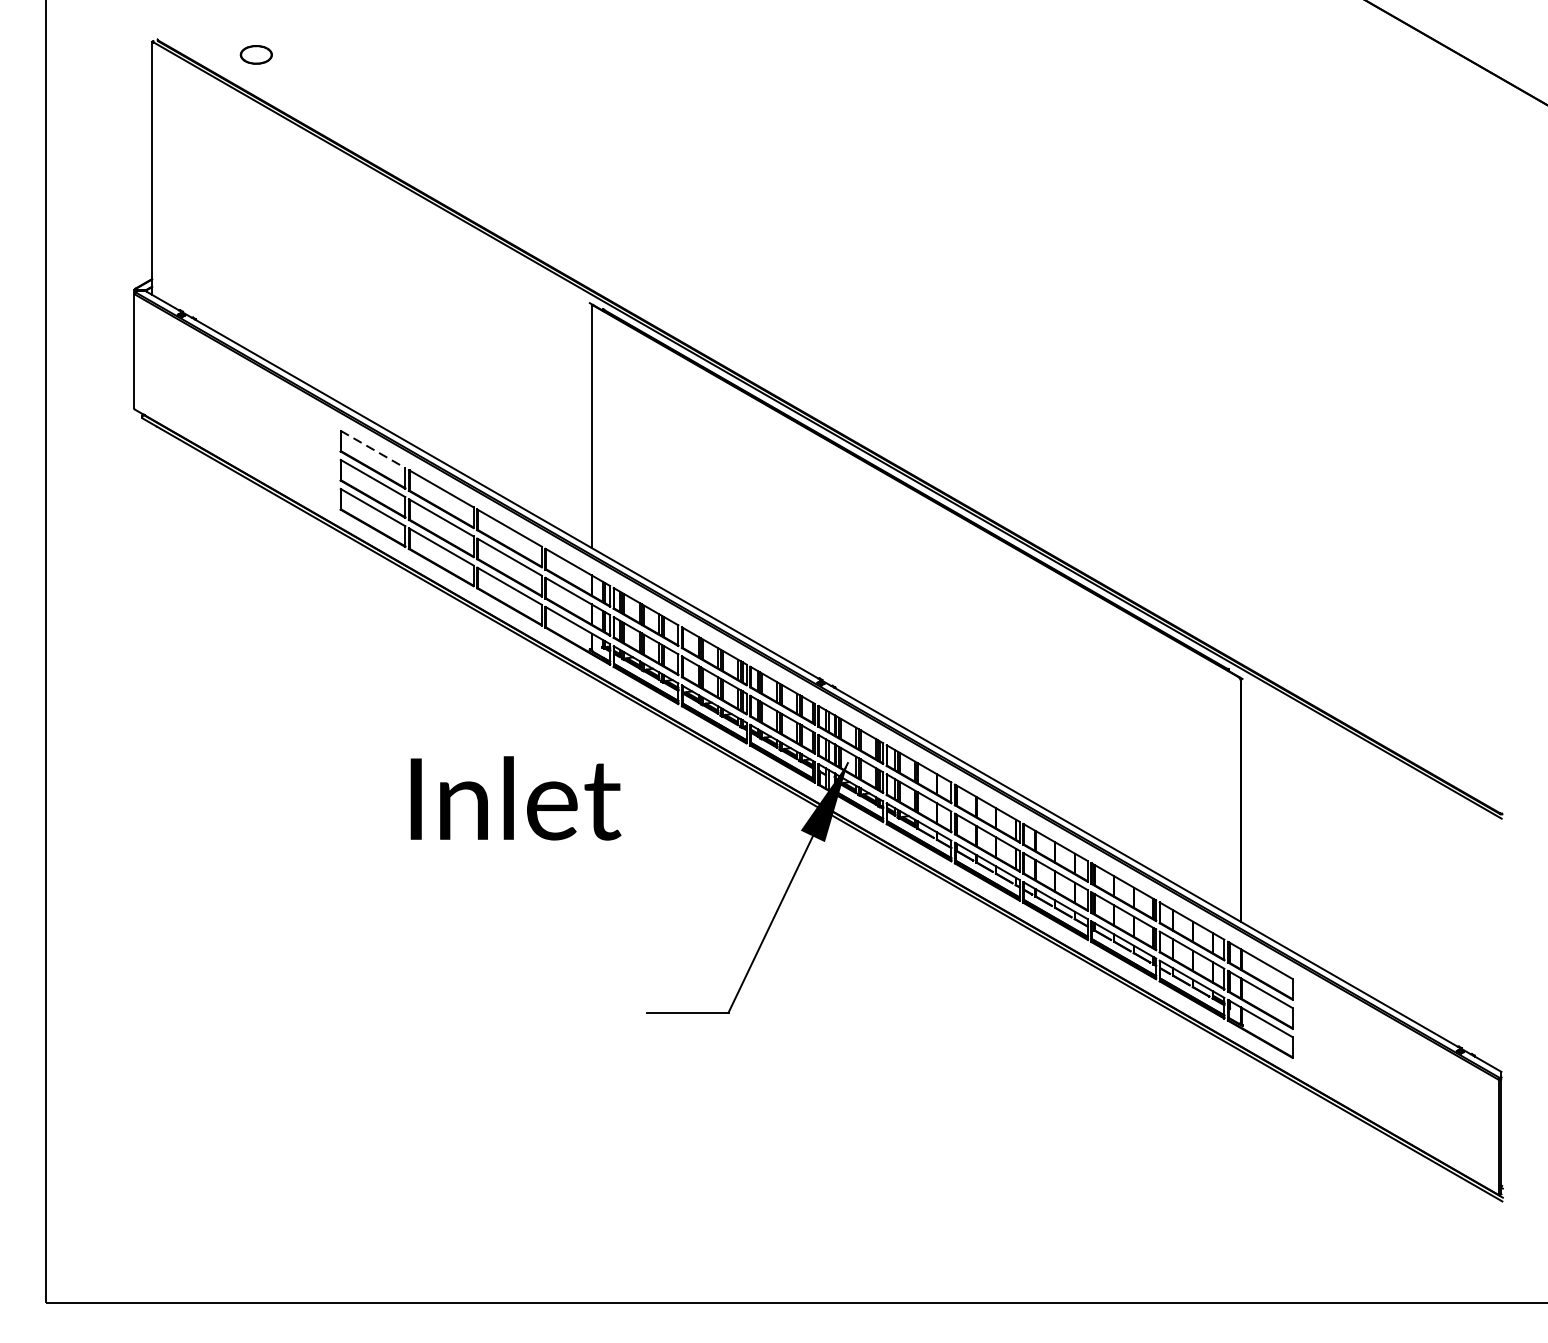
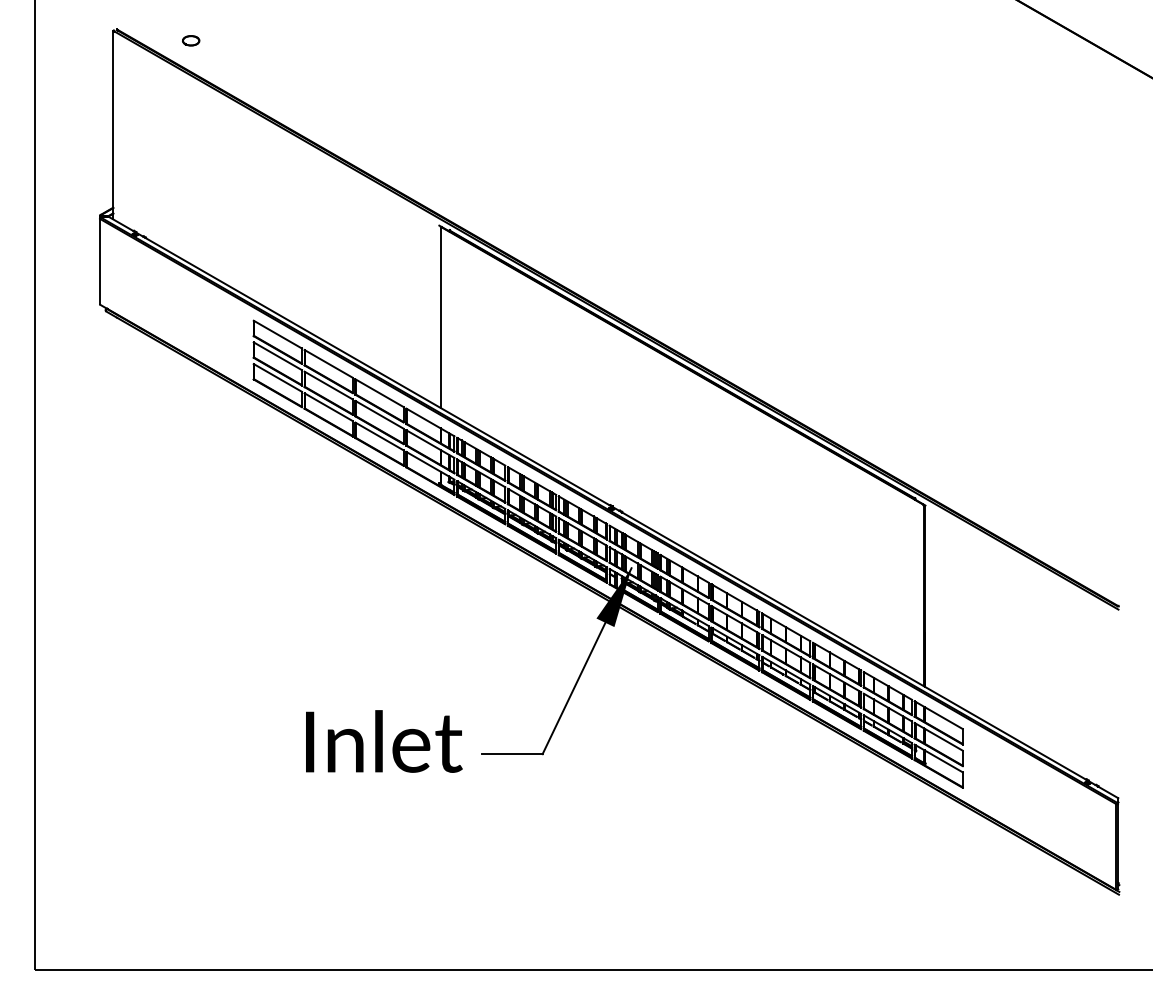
part: (257, 54) -> (191, 40), size x0.71
line: (372, 449) -> (277, 334), dashed -> solid
text: (516, 798) -> (384, 741), moved

